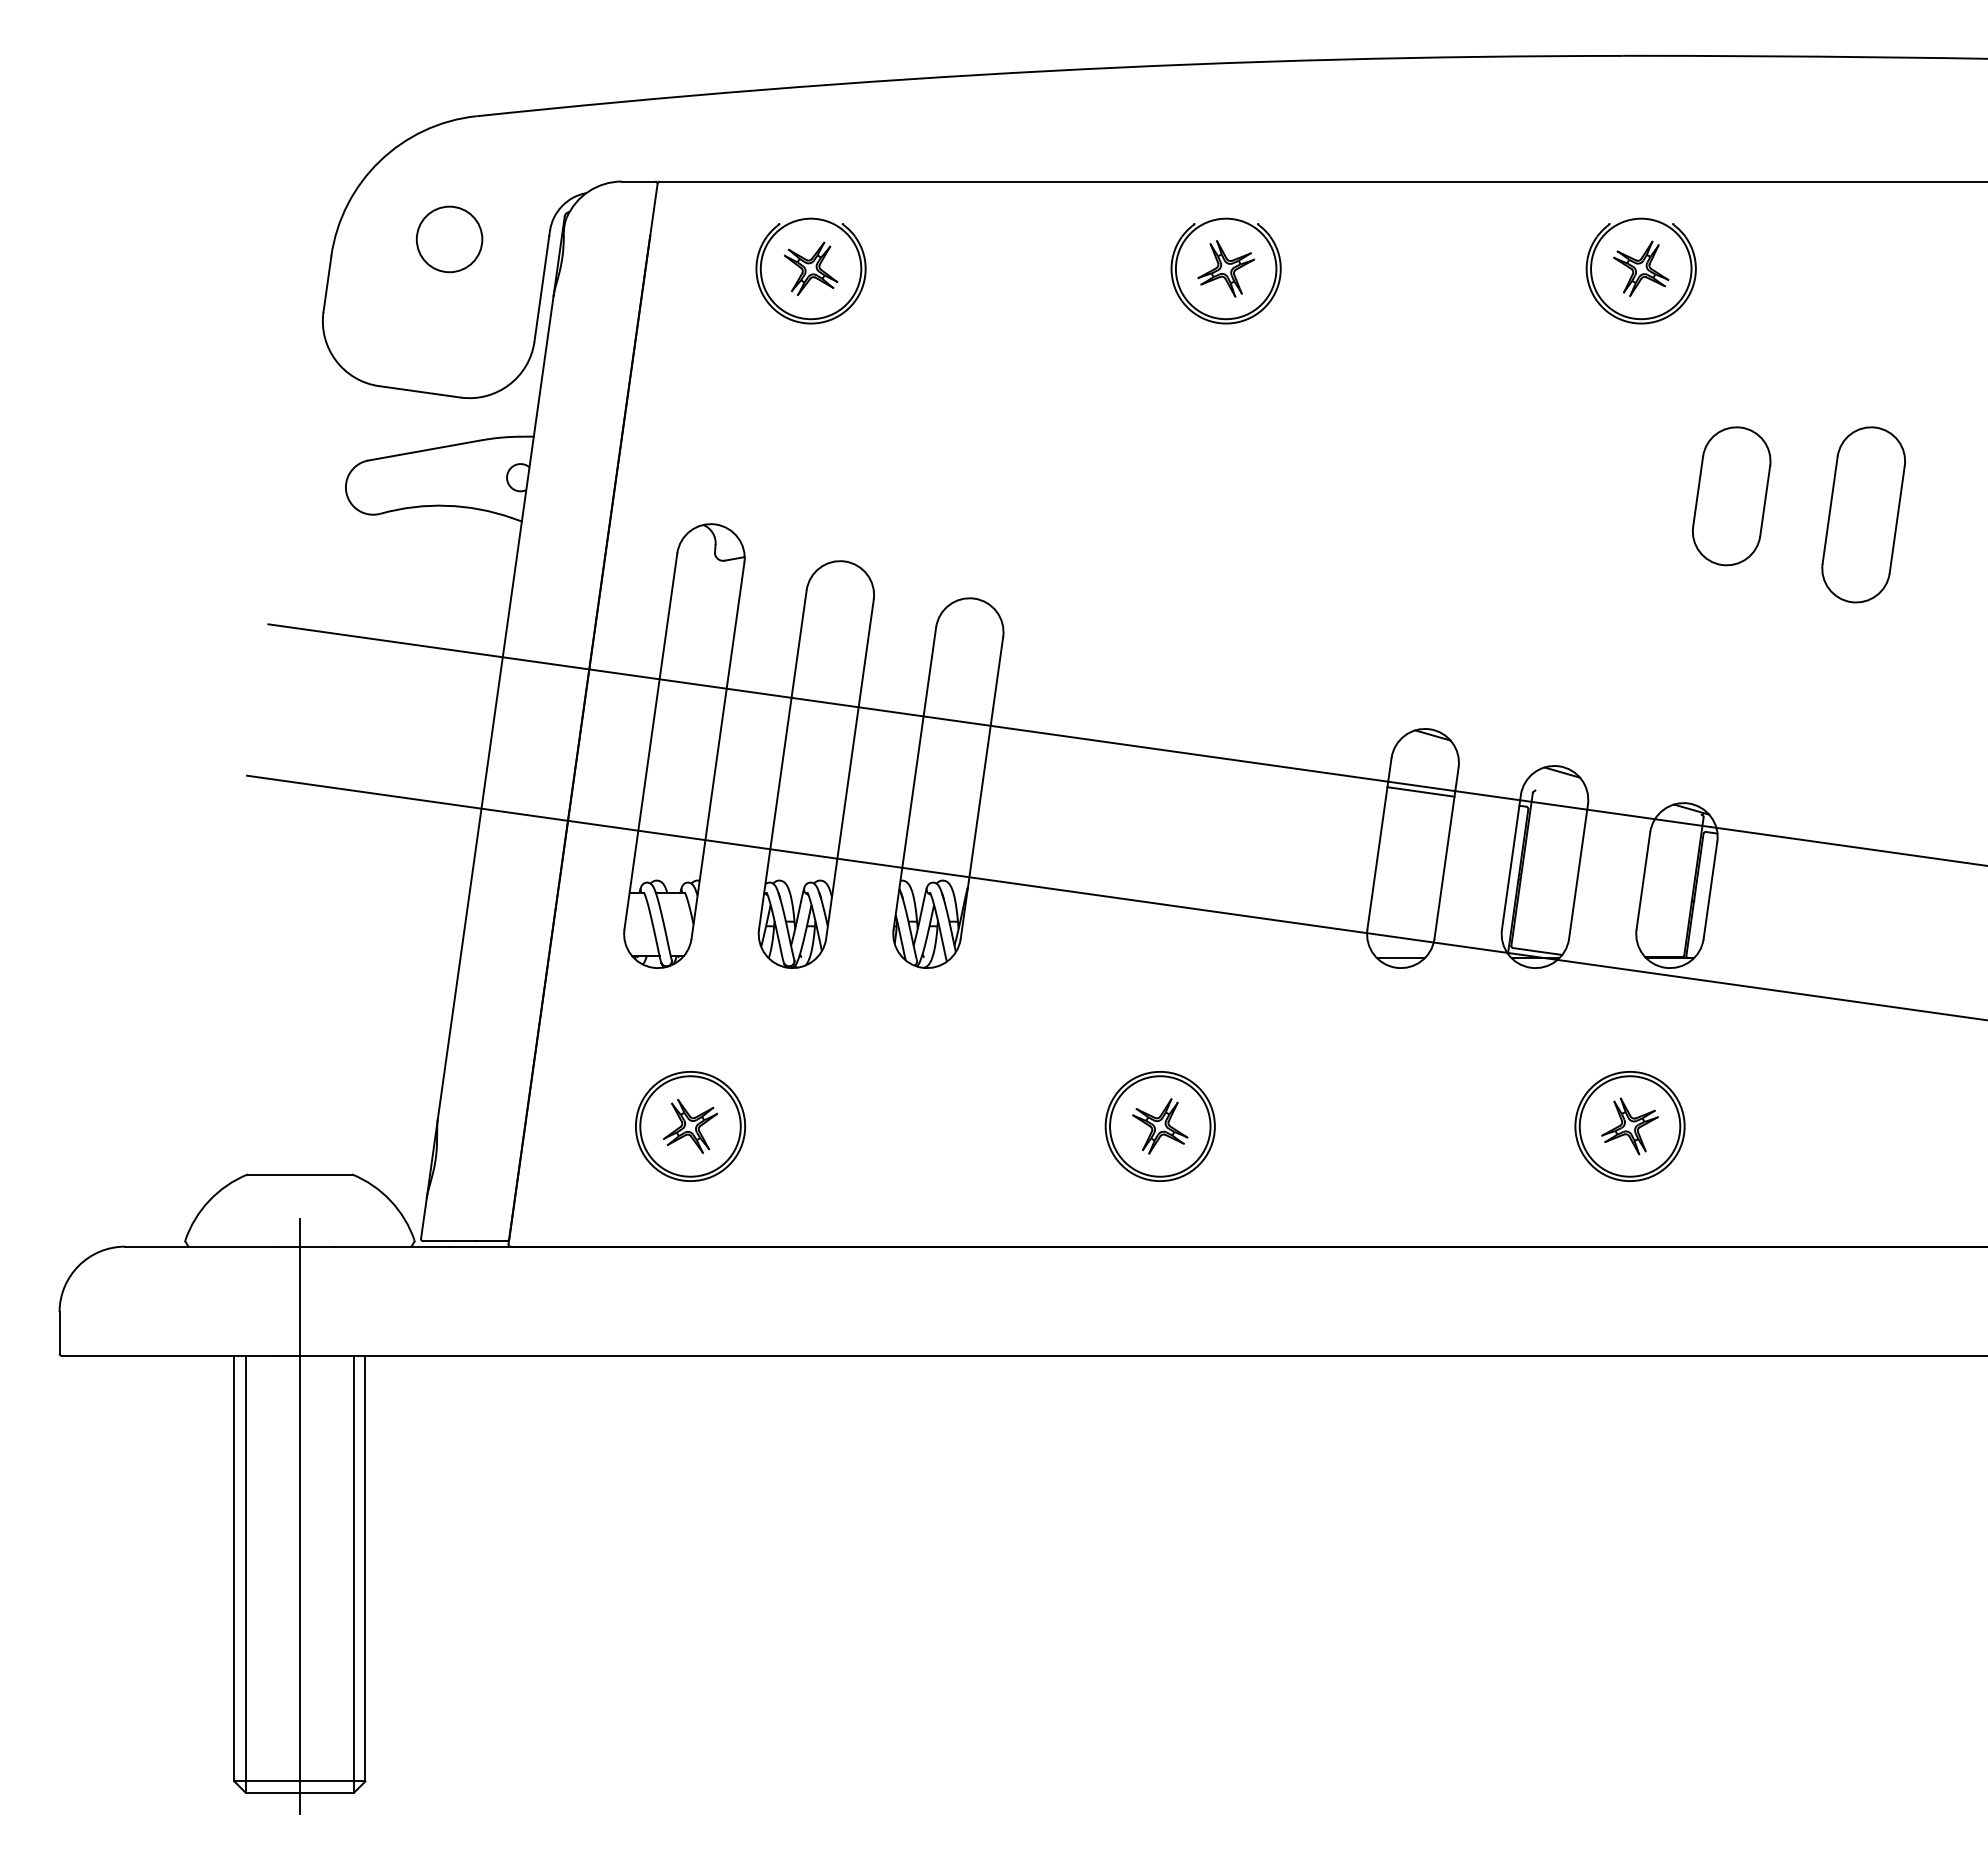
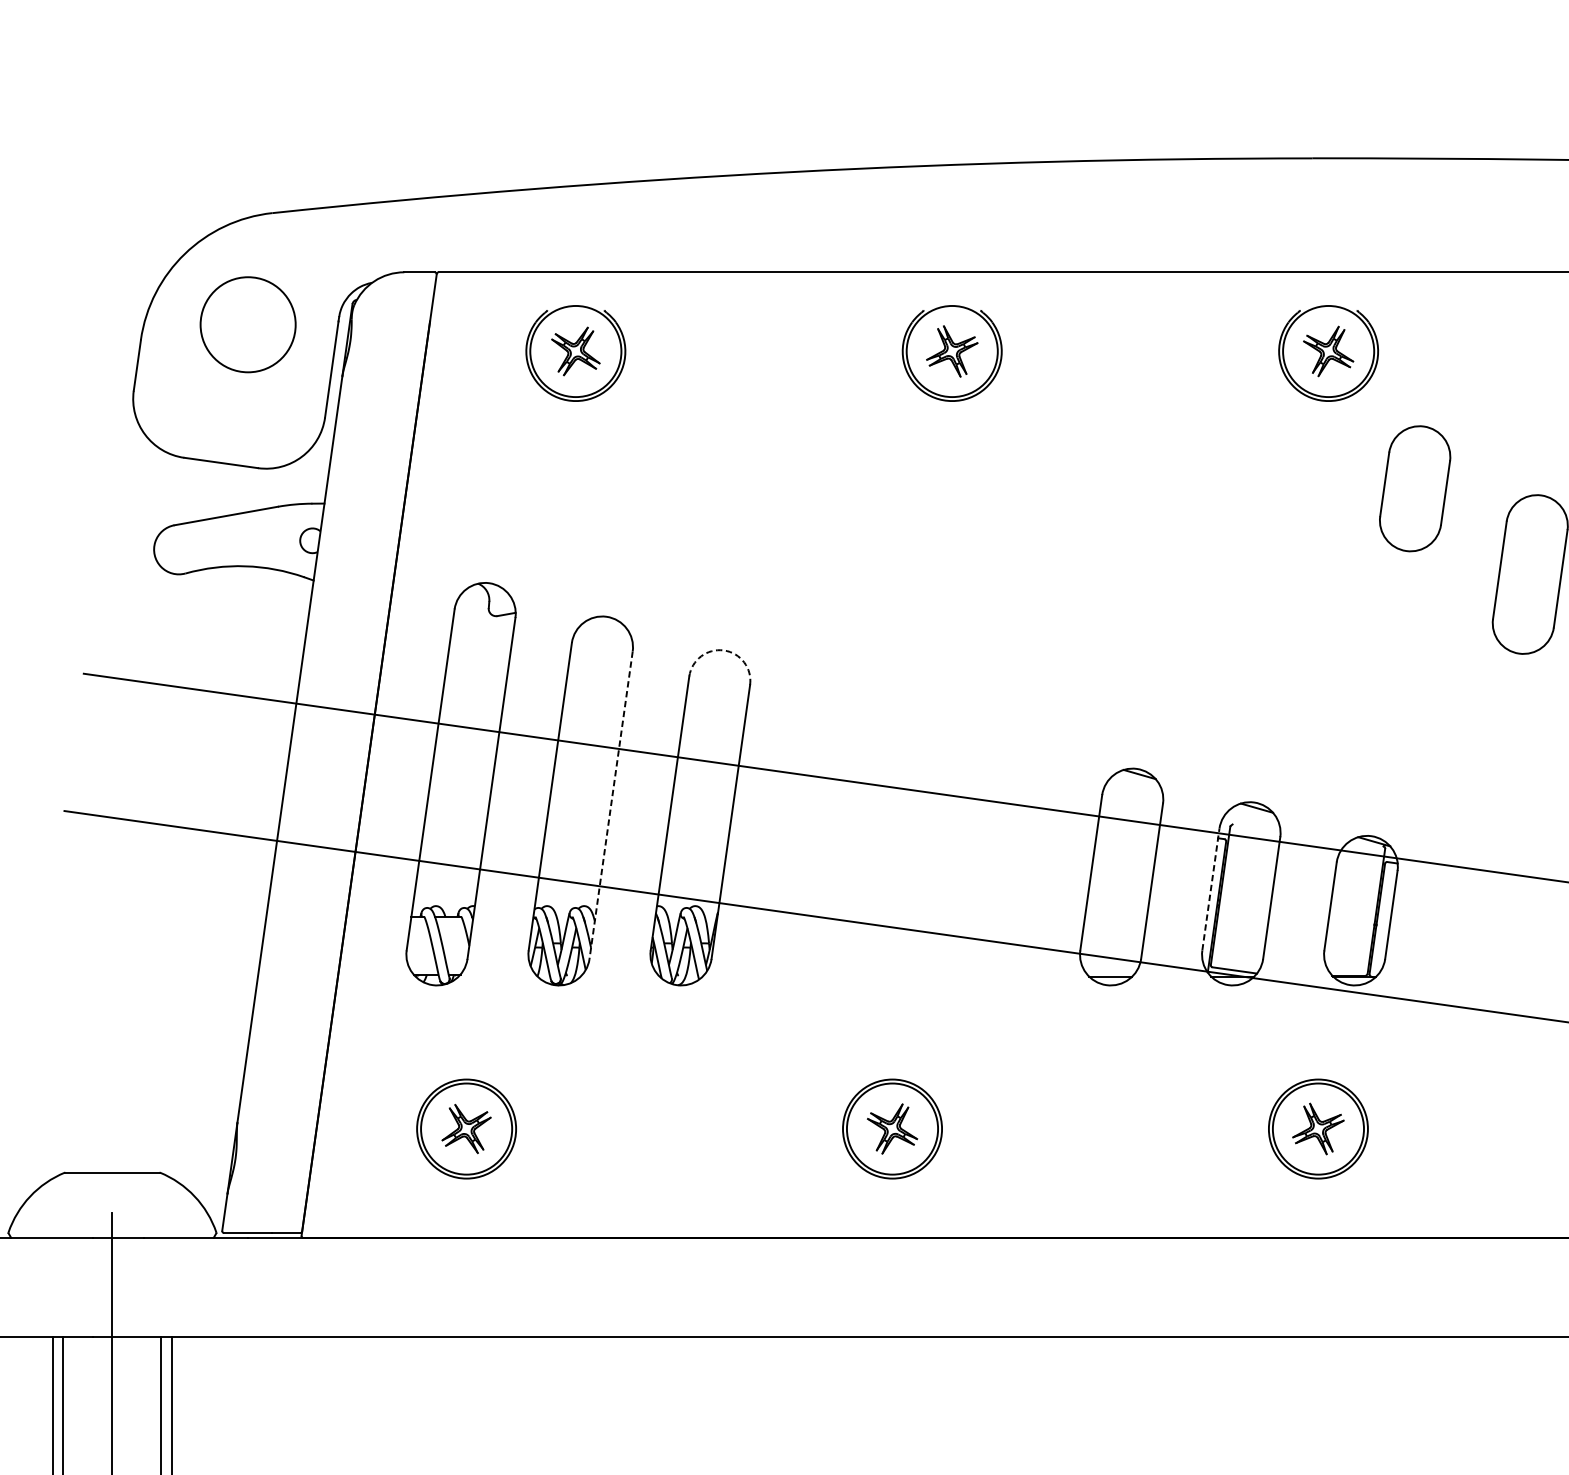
circle: (449, 239) -> (248, 324), size x1.6
part: (1731, 496) -> (1414, 488), moved
arc: (974, 598) -> (724, 650), solid -> dashed
line: (849, 769) -> (610, 805), solid -> dashed
line: (1420, 791) -> (1128, 825), removed
line: (1511, 862) -> (1210, 889), solid -> dashed

